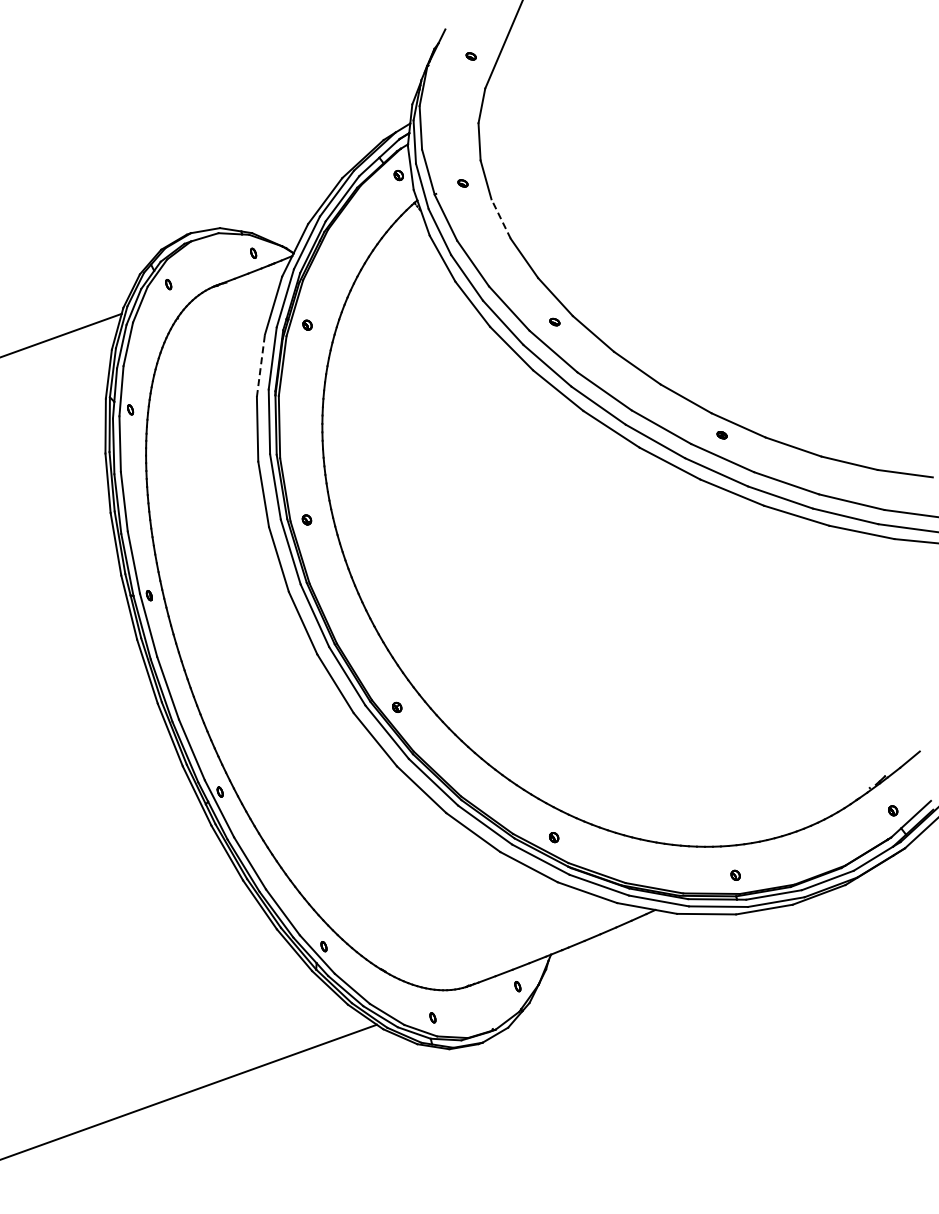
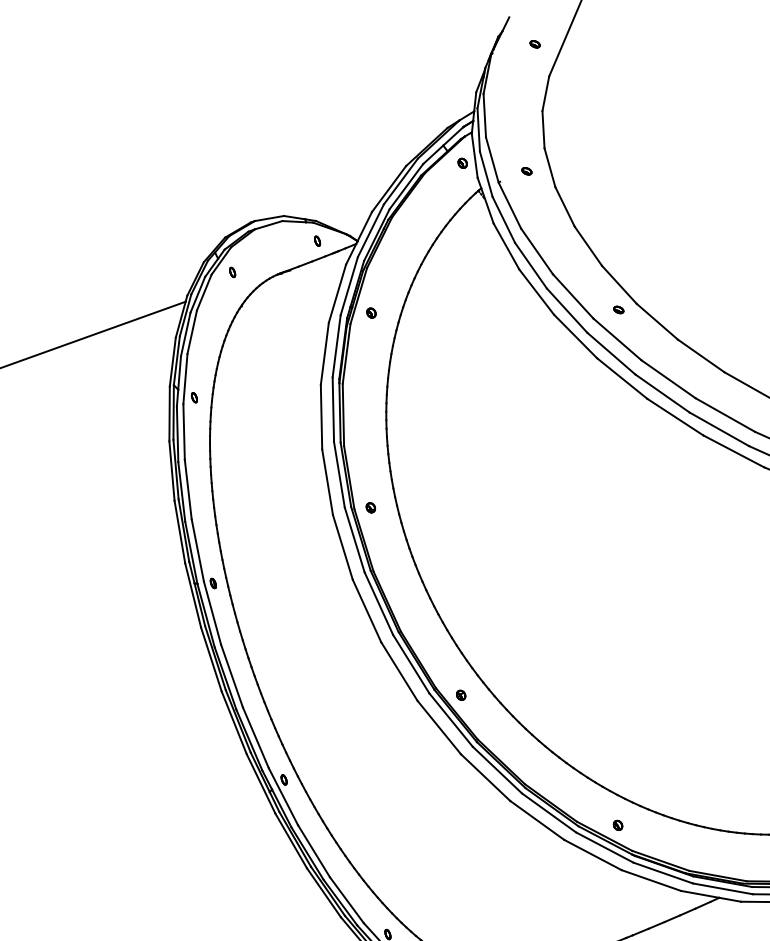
line: (501, 219) -> (565, 207), dashed -> solid
line: (260, 365) -> (324, 353), dashed -> solid

